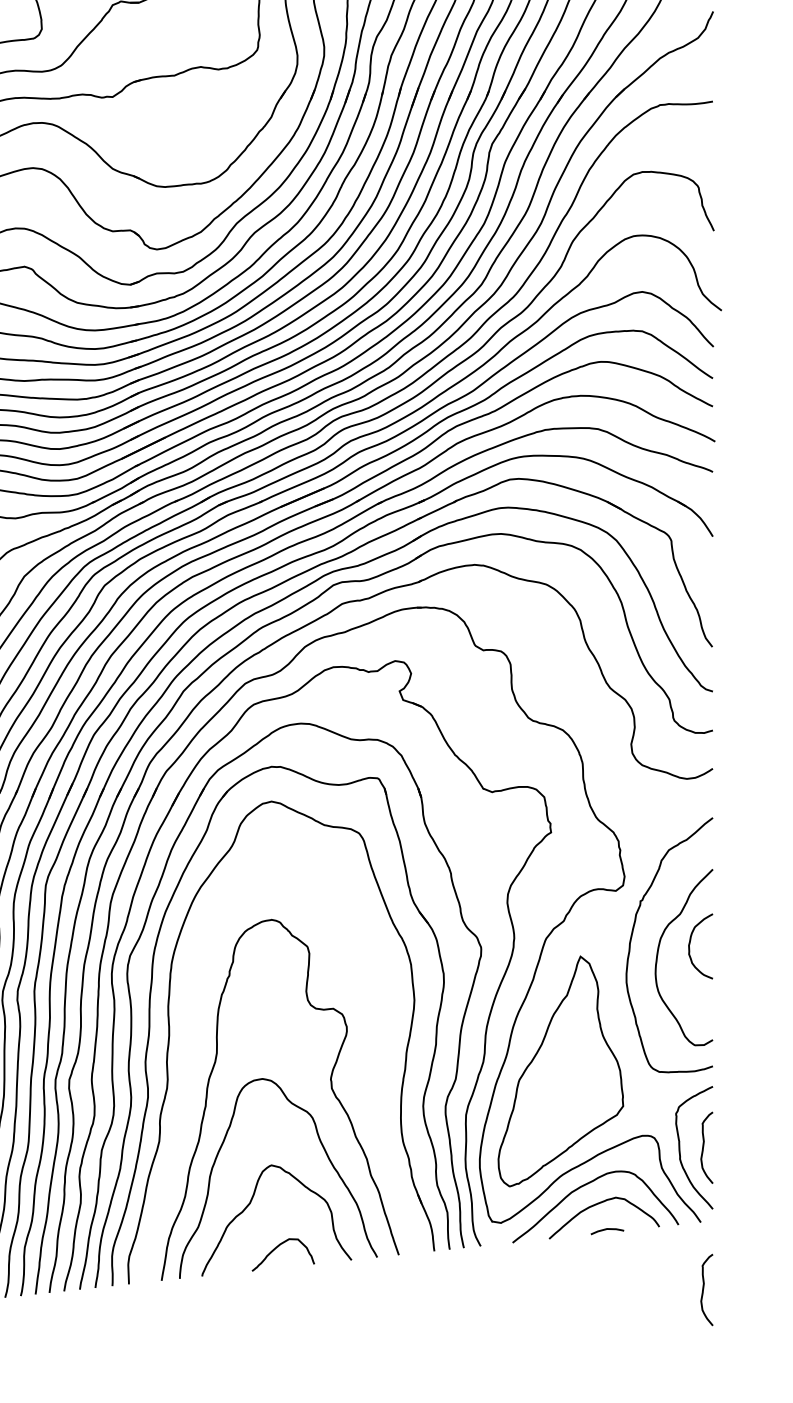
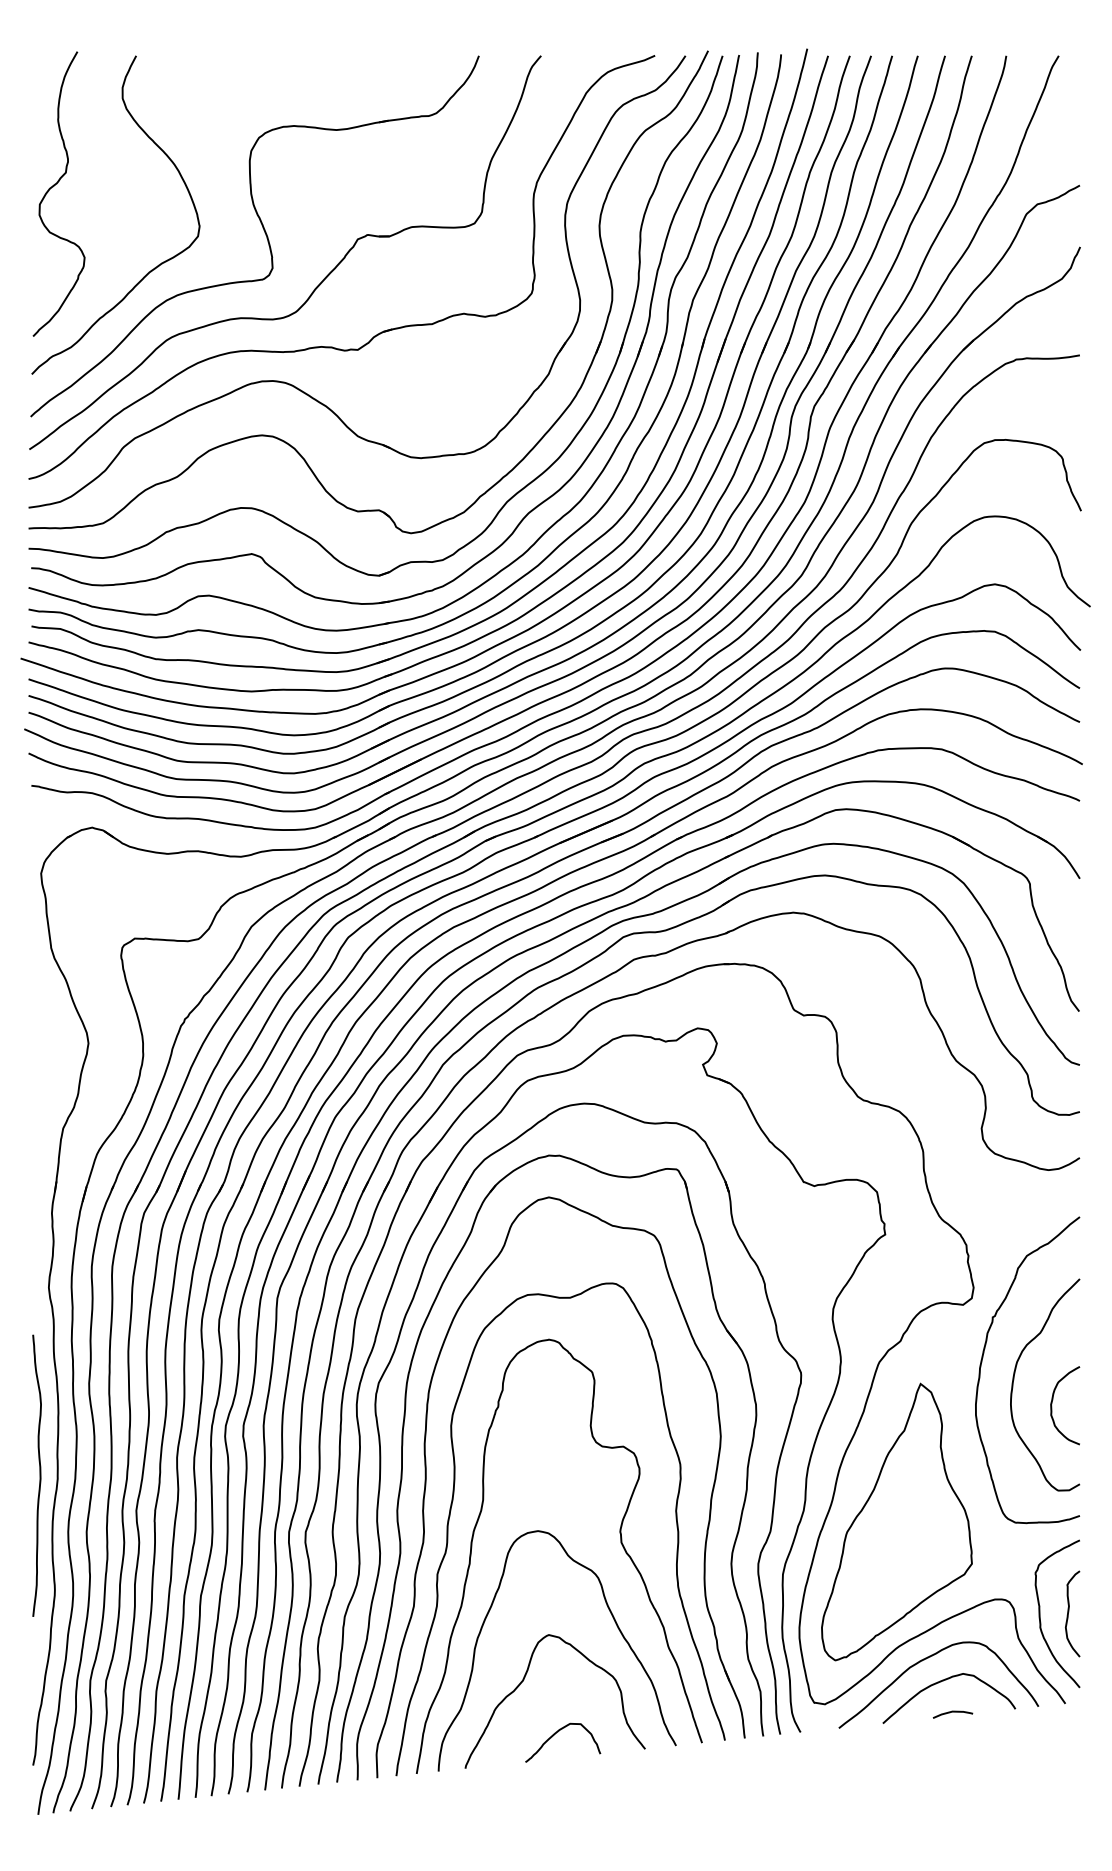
curve: (691, 942) -> (1053, 1400), moved
curve: (192, 1054) -> (453, 1501), added
curve: (704, 1288) -> (1069, 1783), removed

